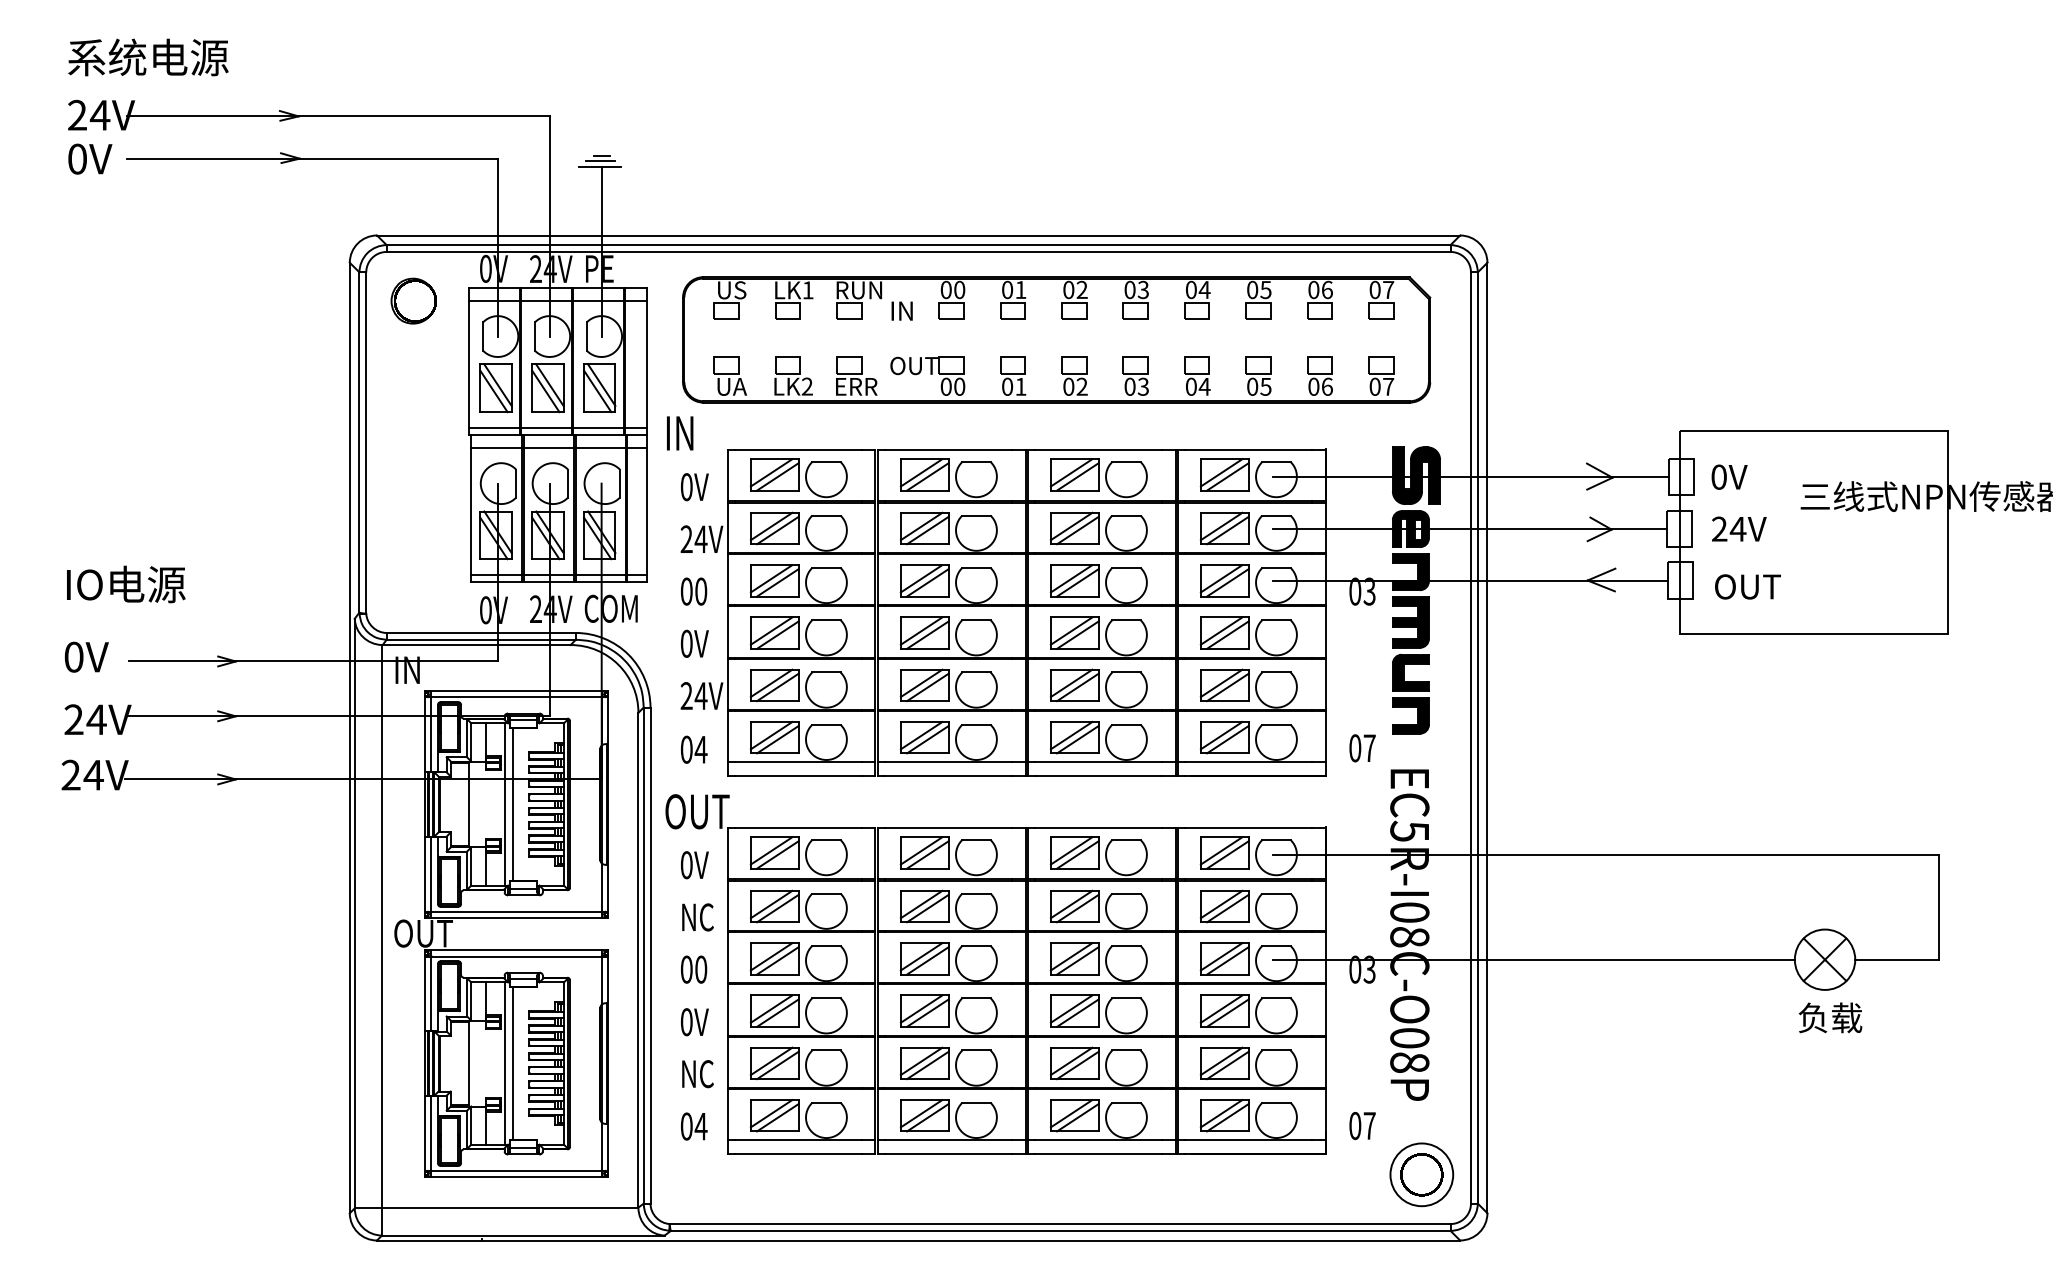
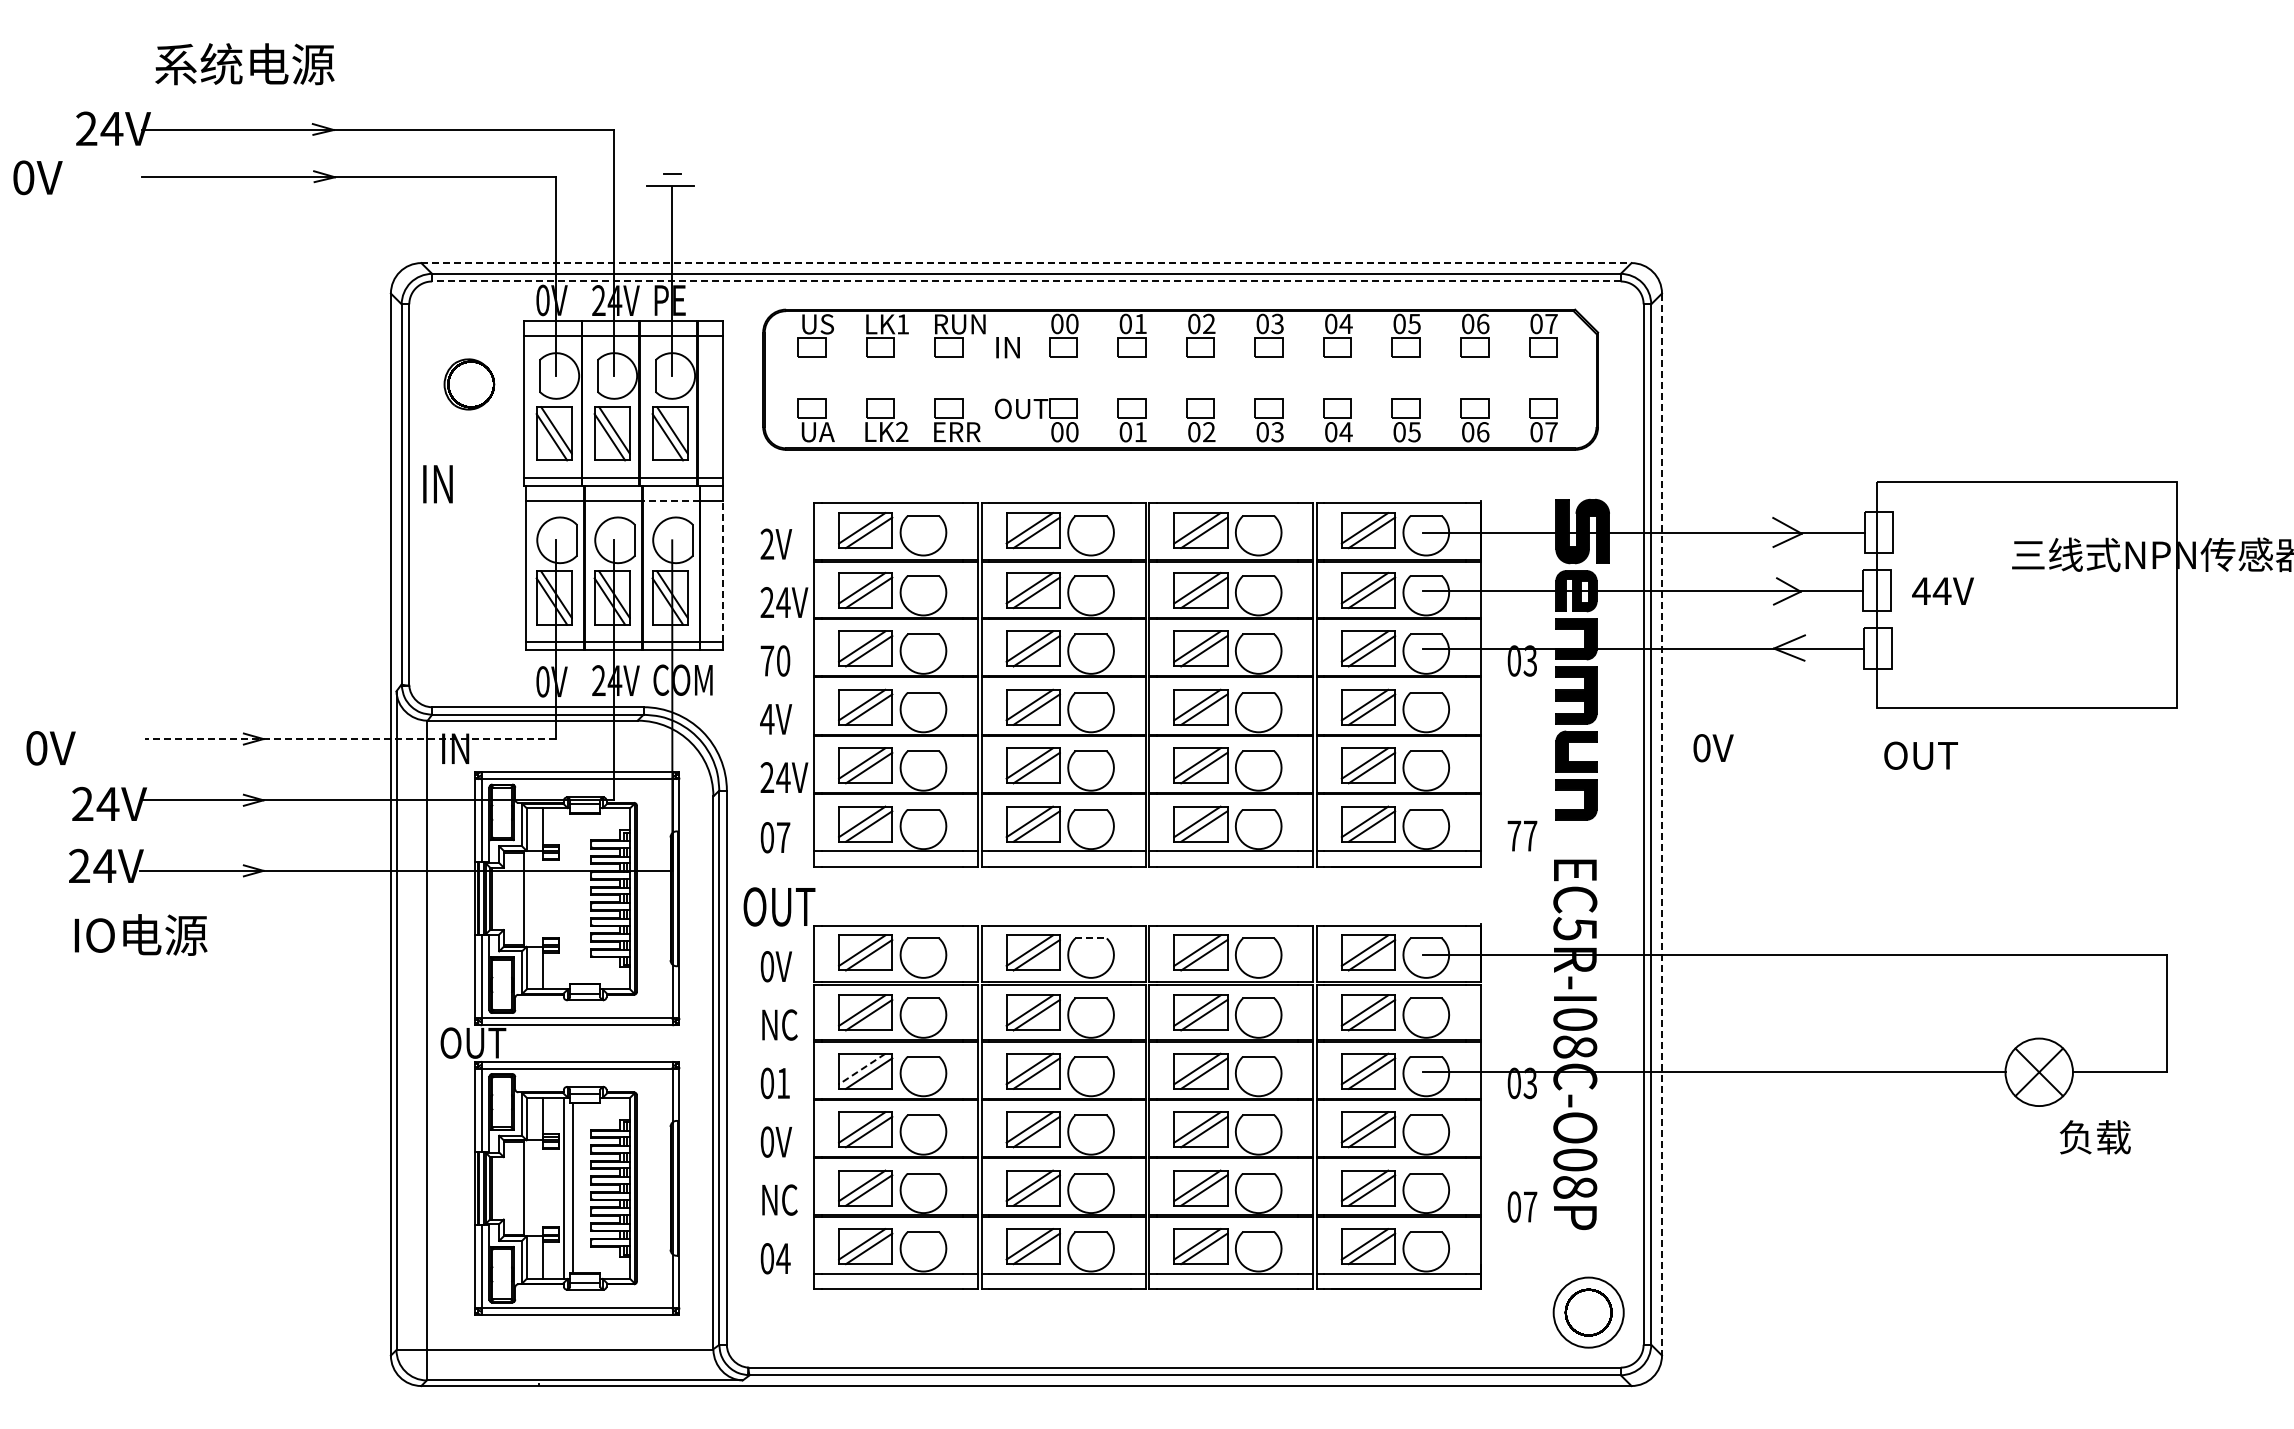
text: (148, 57) -> (244, 64), moved
text: (89, 158) -> (37, 177), moved
line: (600, 160) -> (671, 179), removed
line: (918, 235) -> (1026, 263), solid -> dashed
line: (917, 251) -> (1025, 281), solid -> dashed
part: (413, 301) -> (469, 384), moved
text: (679, 433) -> (437, 484), moved
line: (600, 447) -> (670, 500), solid -> dashed
text: (1729, 477) -> (1713, 748), moved
text: (686, 486) -> (767, 543), 0V -> 2V
line: (646, 511) -> (722, 571), solid -> dashed
text: (1719, 528) -> (1921, 590), 24V -> 44V
text: (125, 584) -> (140, 934), moved
text: (1747, 586) -> (1920, 755), moved
text: (686, 591) -> (767, 660), 00 -> 70
text: (686, 643) -> (767, 719), 0V -> 4V
text: (86, 657) -> (50, 748), moved
line: (313, 661) -> (350, 739), solid -> dashed
line: (1487, 737) -> (1662, 824), solid -> dashed
text: (1355, 747) -> (1514, 835), 07 -> 77
text: (701, 749) -> (783, 837), 04 -> 07
line: (504, 804) -> (563, 898), removed
line: (513, 804) -> (573, 898), removed
line: (976, 839) -> (1091, 938), solid -> dashed
line: (771, 957) -> (862, 1069), solid -> dashed
text: (701, 969) -> (783, 1083), 00 -> 01
text: (1829, 1018) -> (2094, 1137), moved
text: (1362, 1125) -> (1522, 1206), moved

